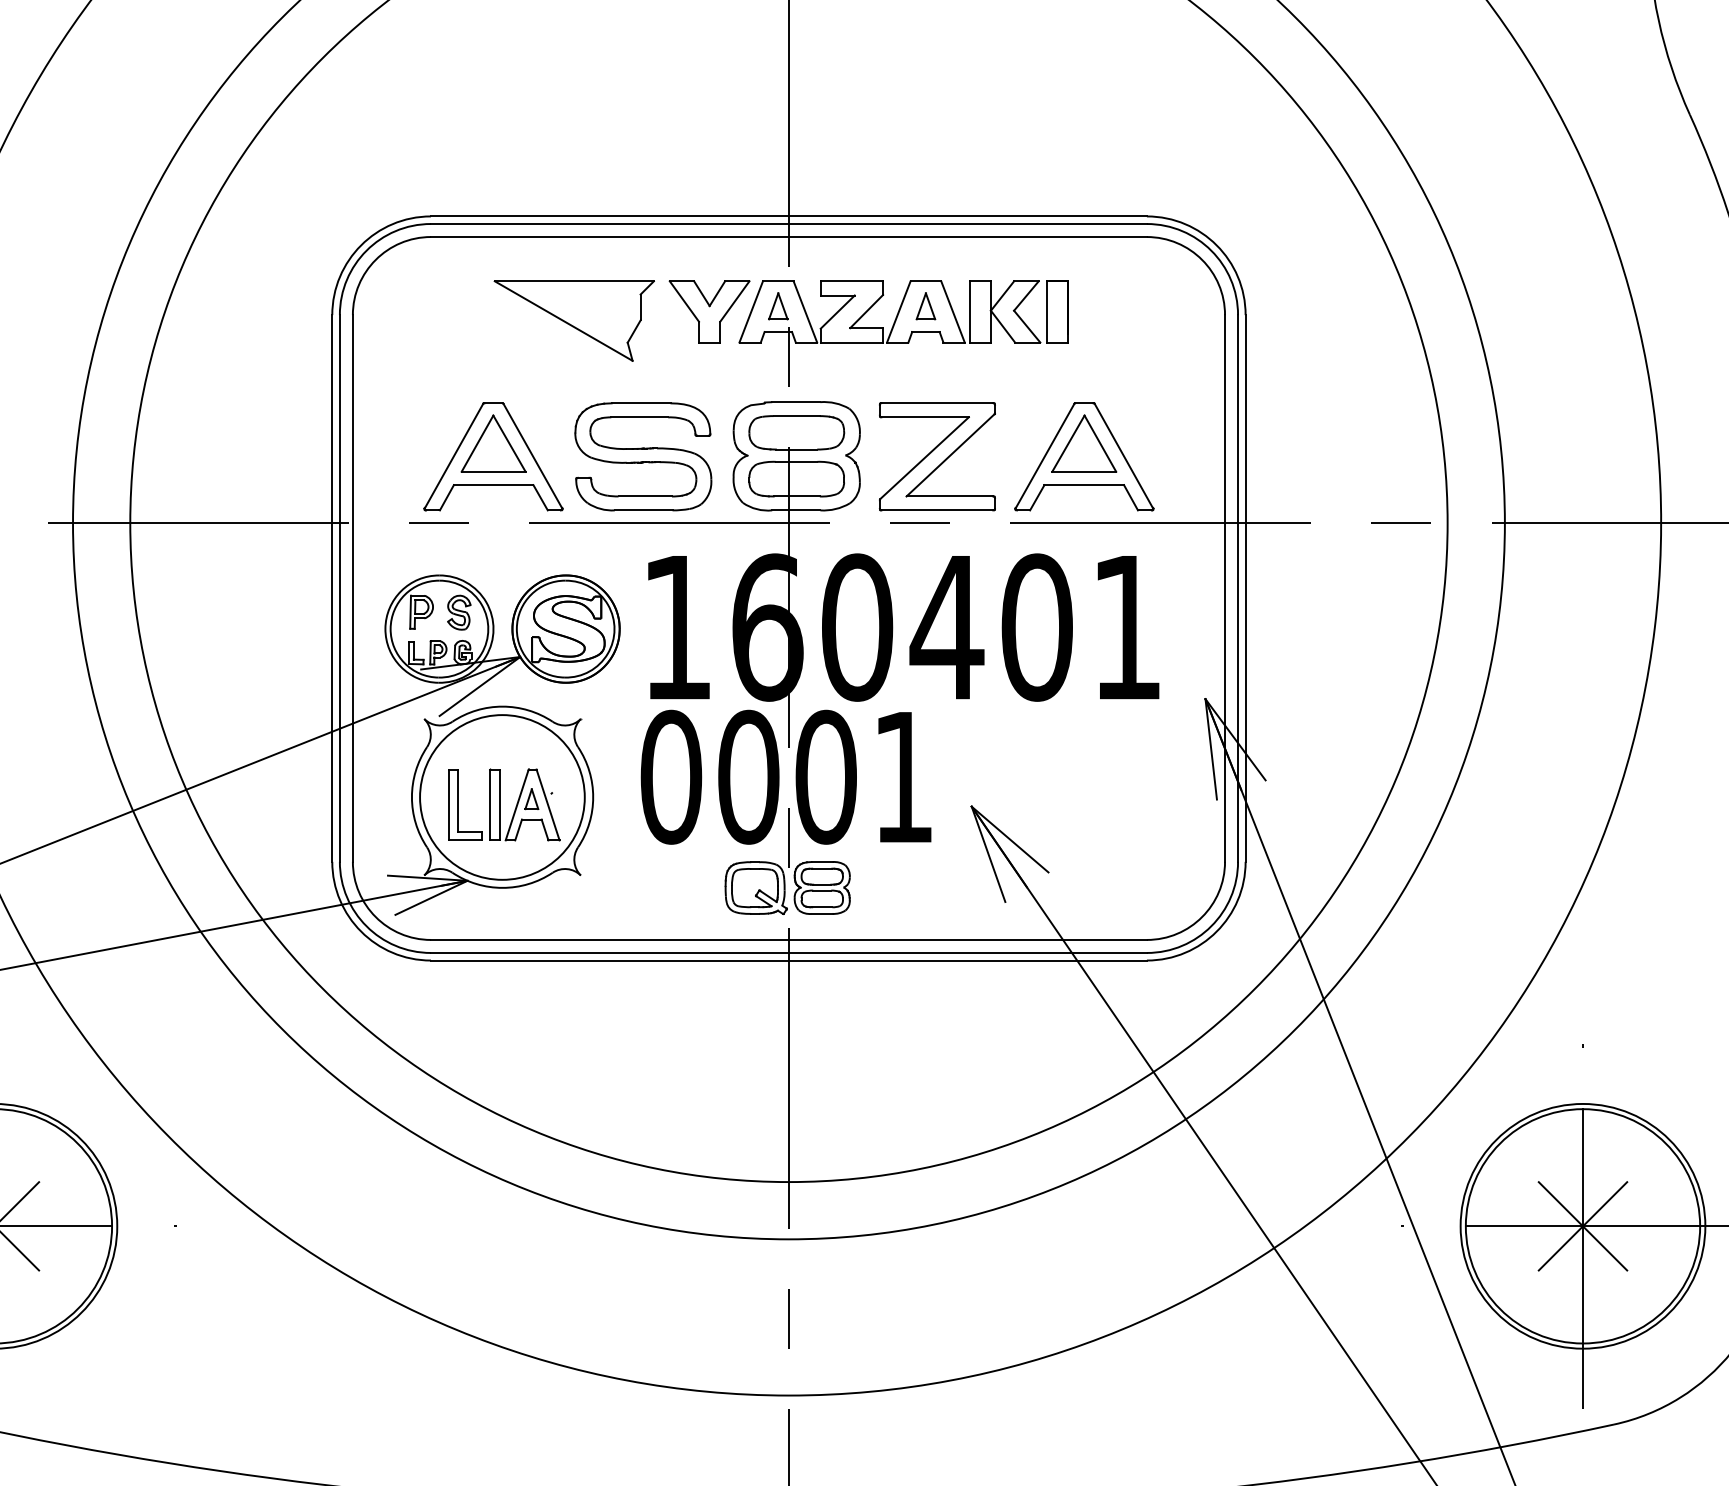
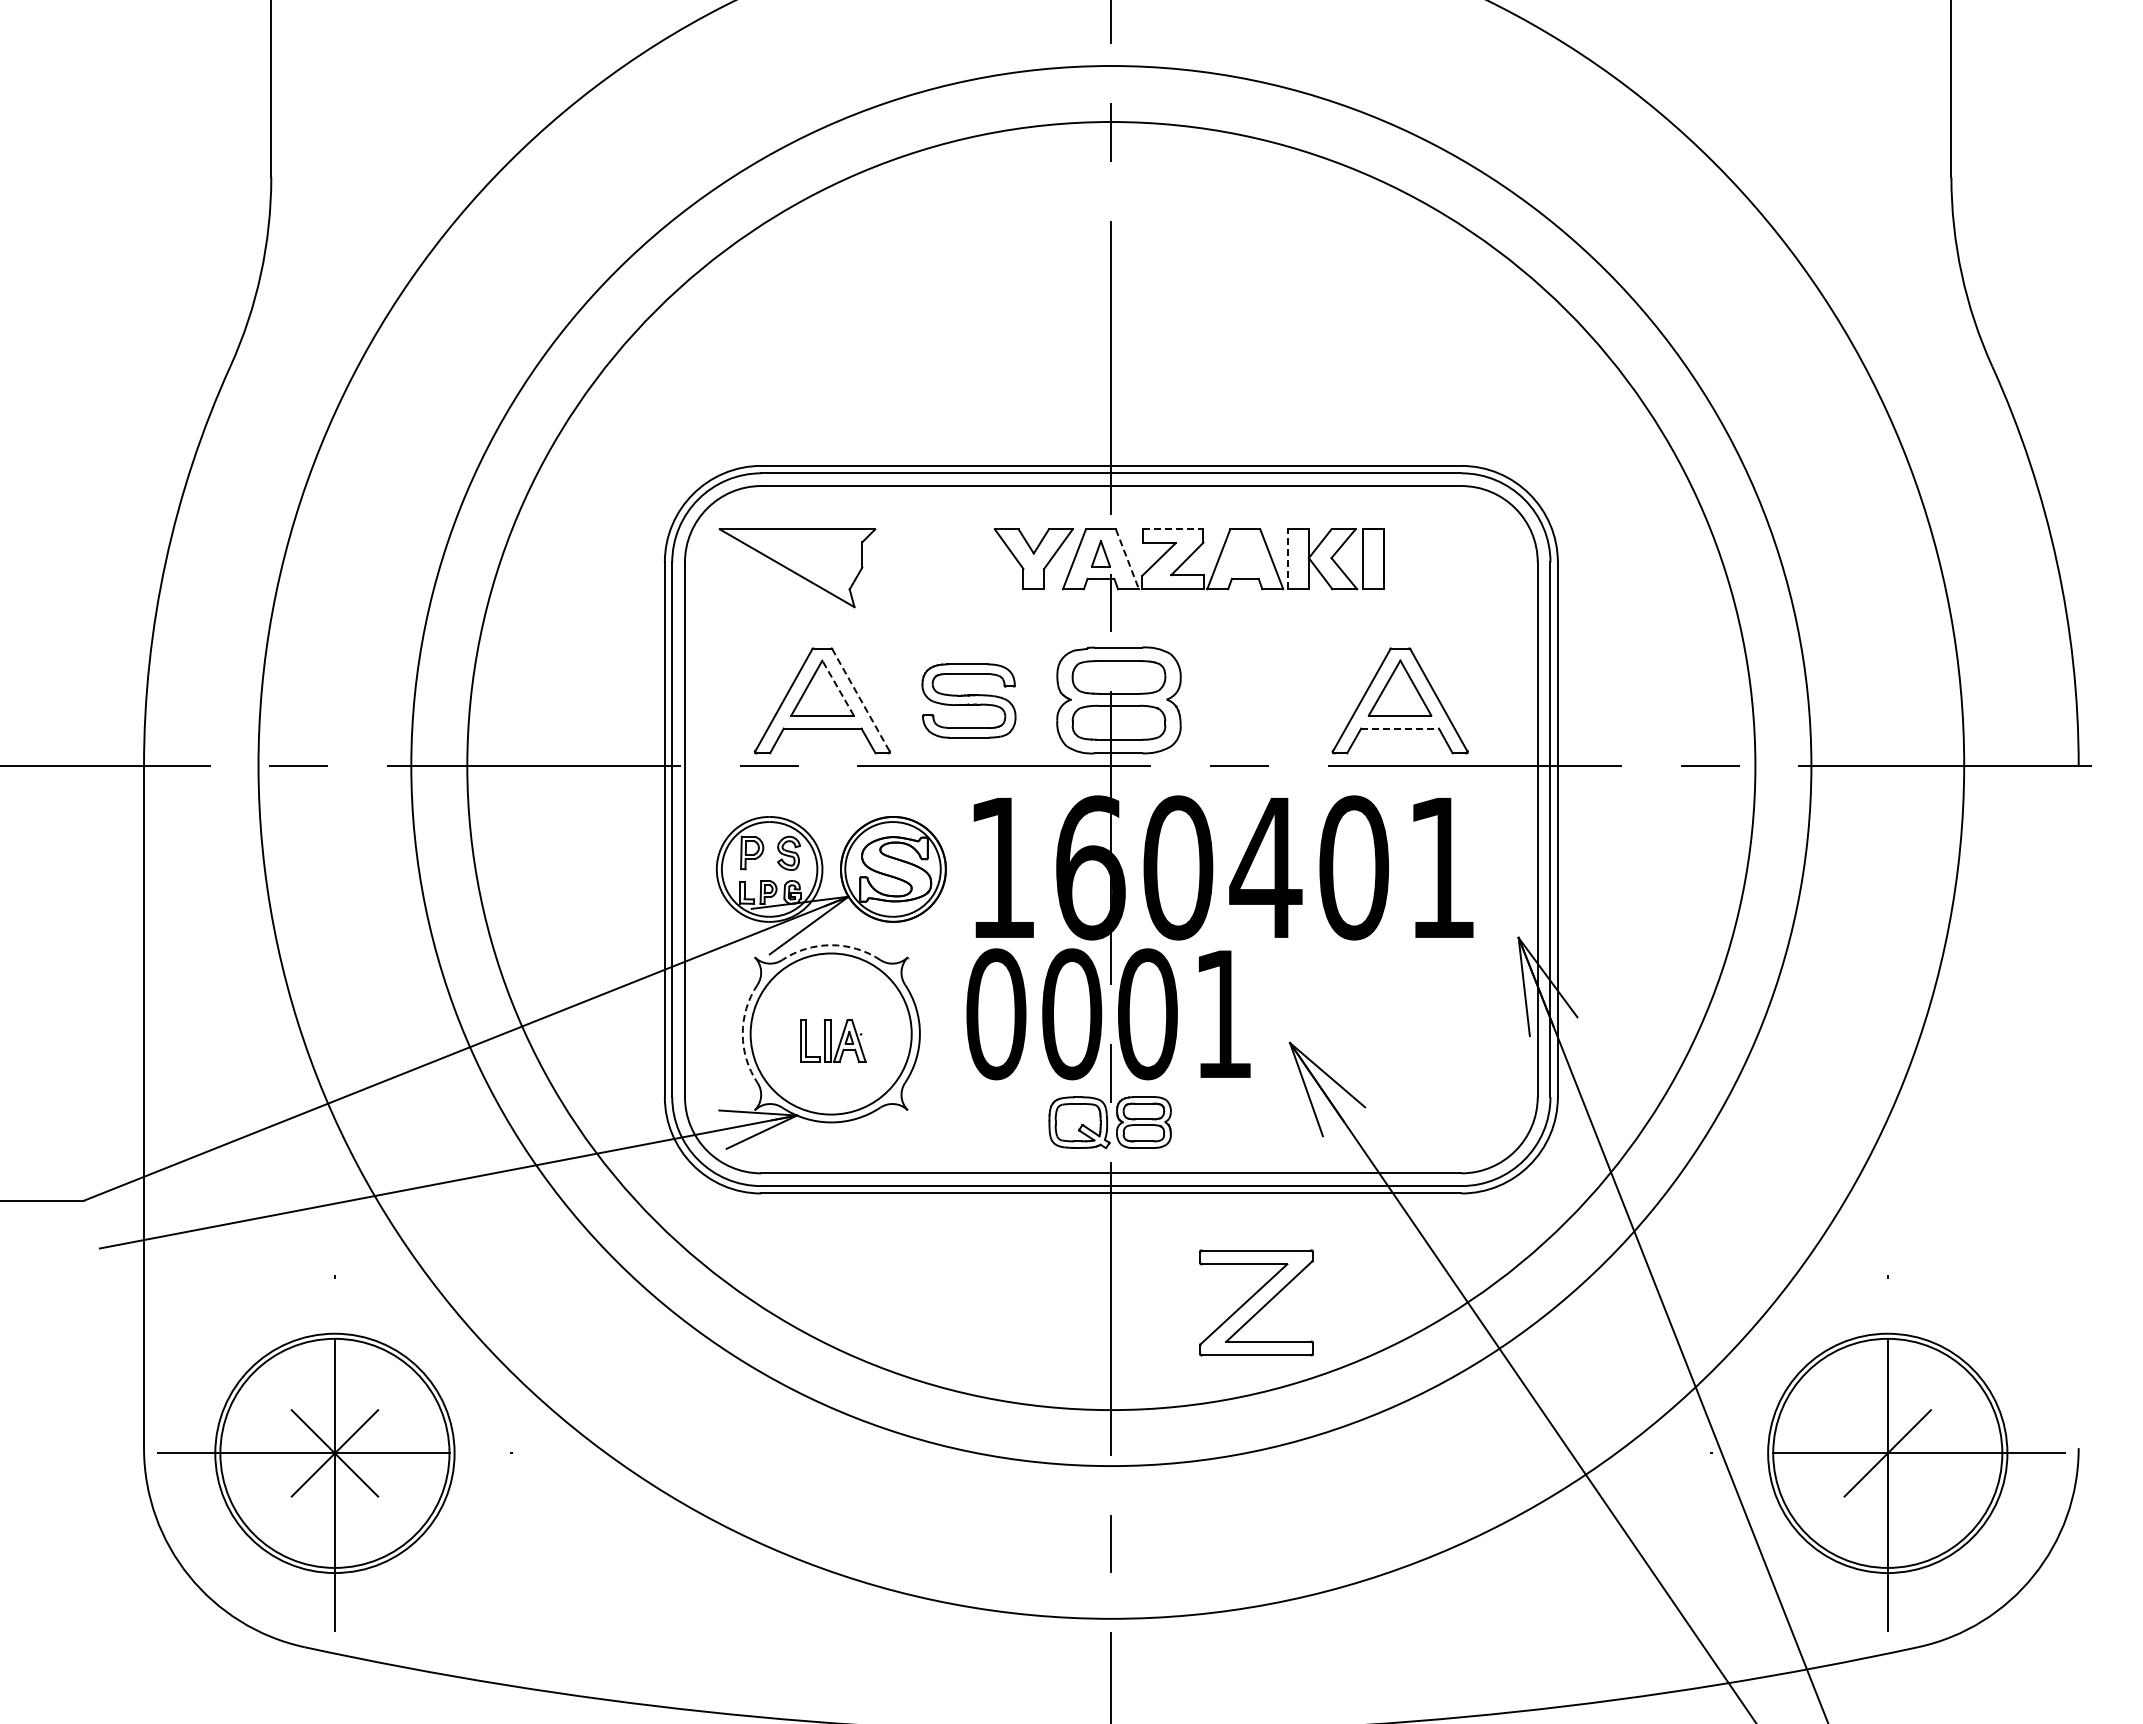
line: (852, 281) -> (1173, 529), solid -> dashed
part: (926, 306) -> (1245, 553), removed
line: (805, 312) -> (1127, 559), solid -> dashed
line: (970, 312) -> (1288, 559), solid -> dashed
part: (574, 321) -> (797, 568), moved
line: (509, 444) -> (838, 688), solid -> dashed
line: (532, 456) -> (860, 700), solid -> dashed
part: (642, 456) -> (968, 700), size x0.7
part: (937, 456) -> (1256, 1302), moved
line: (1084, 484) -> (1400, 728), solid -> dashed
arc: (502, 706) -> (831, 945), solid -> dashed
arc: (411, 796) -> (742, 1033), solid -> dashed
part: (504, 804) -> (833, 1040), size x0.6
line: (1582, 1226) -> (1887, 1453), removed

